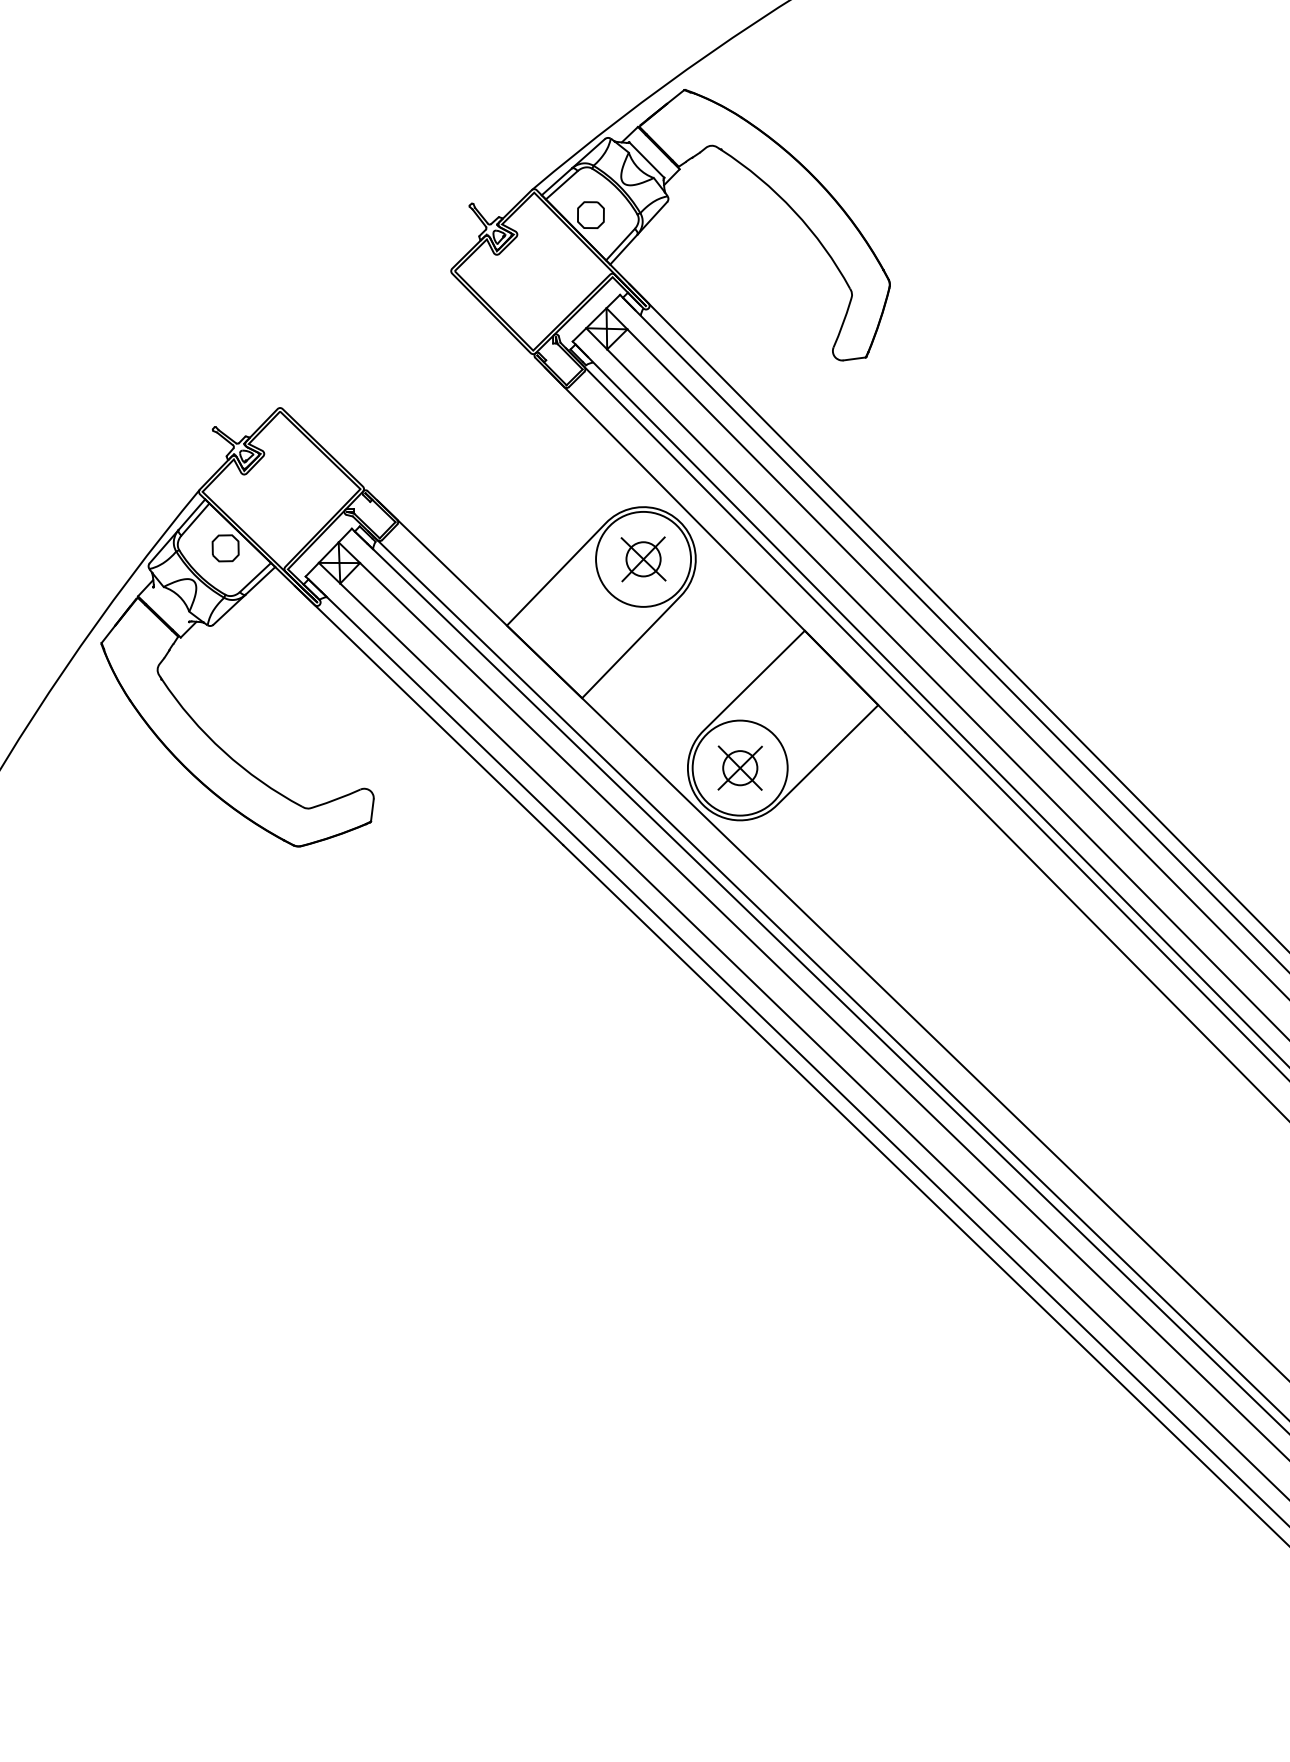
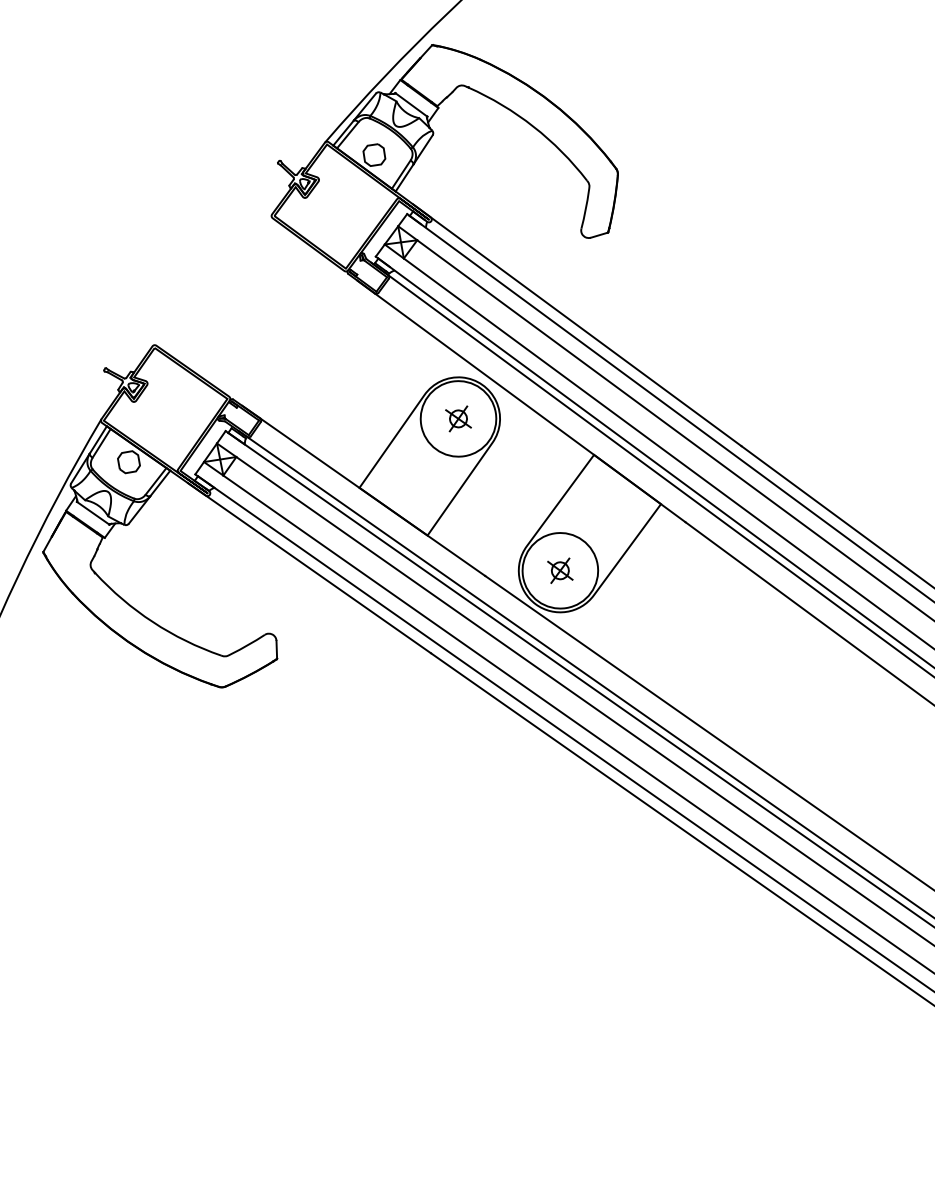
part: (643, 559) -> (458, 418), size x0.62
line: (171, 604) -> (93, 513), added
part: (739, 767) -> (559, 570), size x0.62

